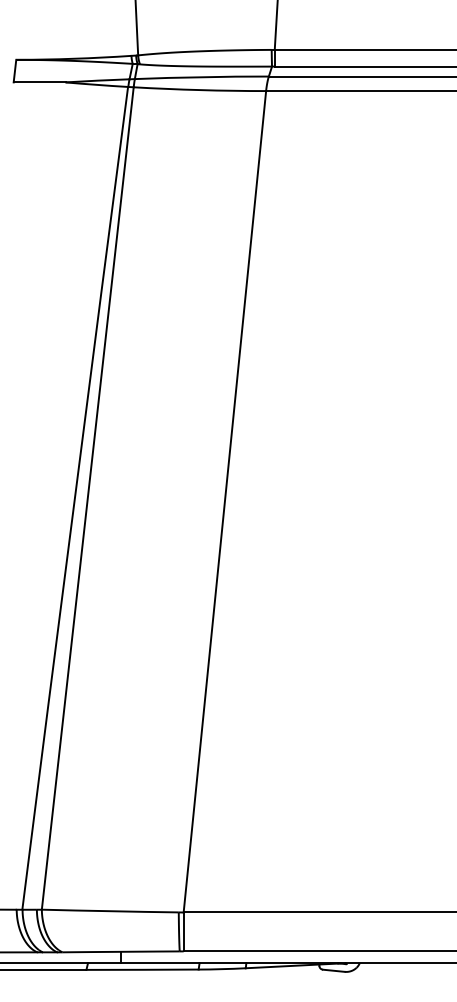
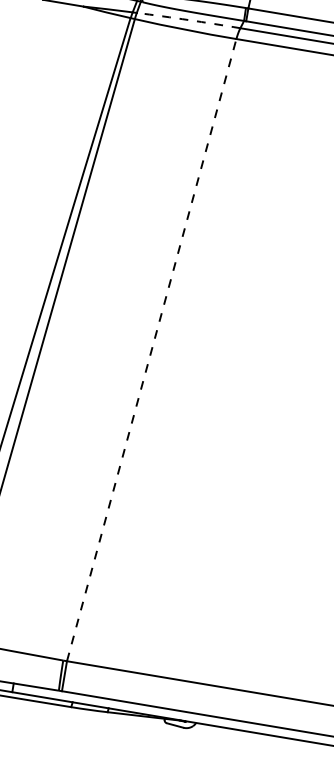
arc: (201, 77) -> (188, 20), solid -> dashed
line: (224, 501) -> (151, 349), solid -> dashed

